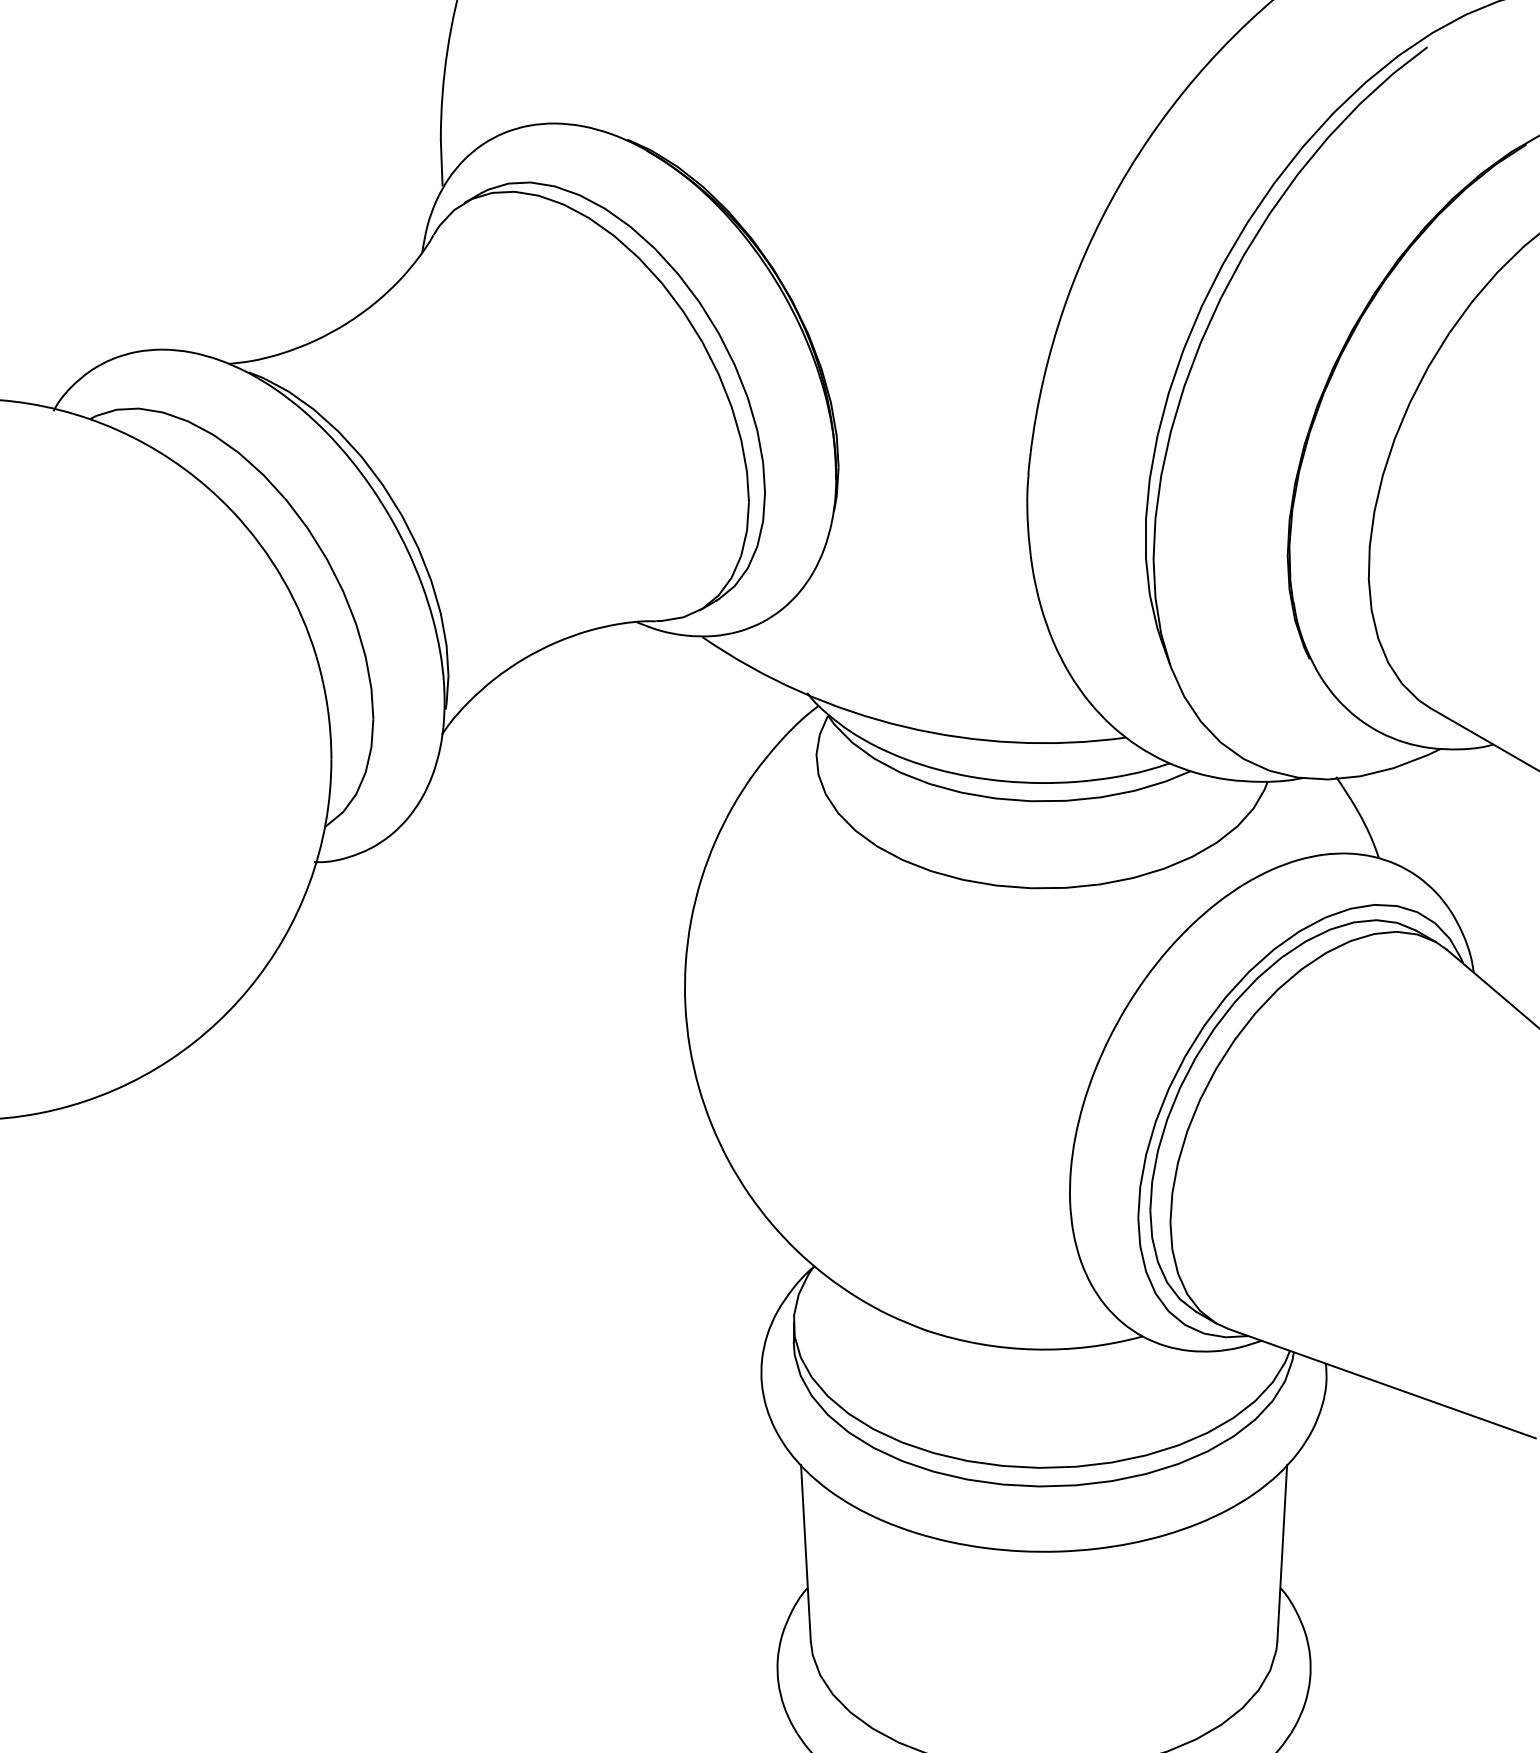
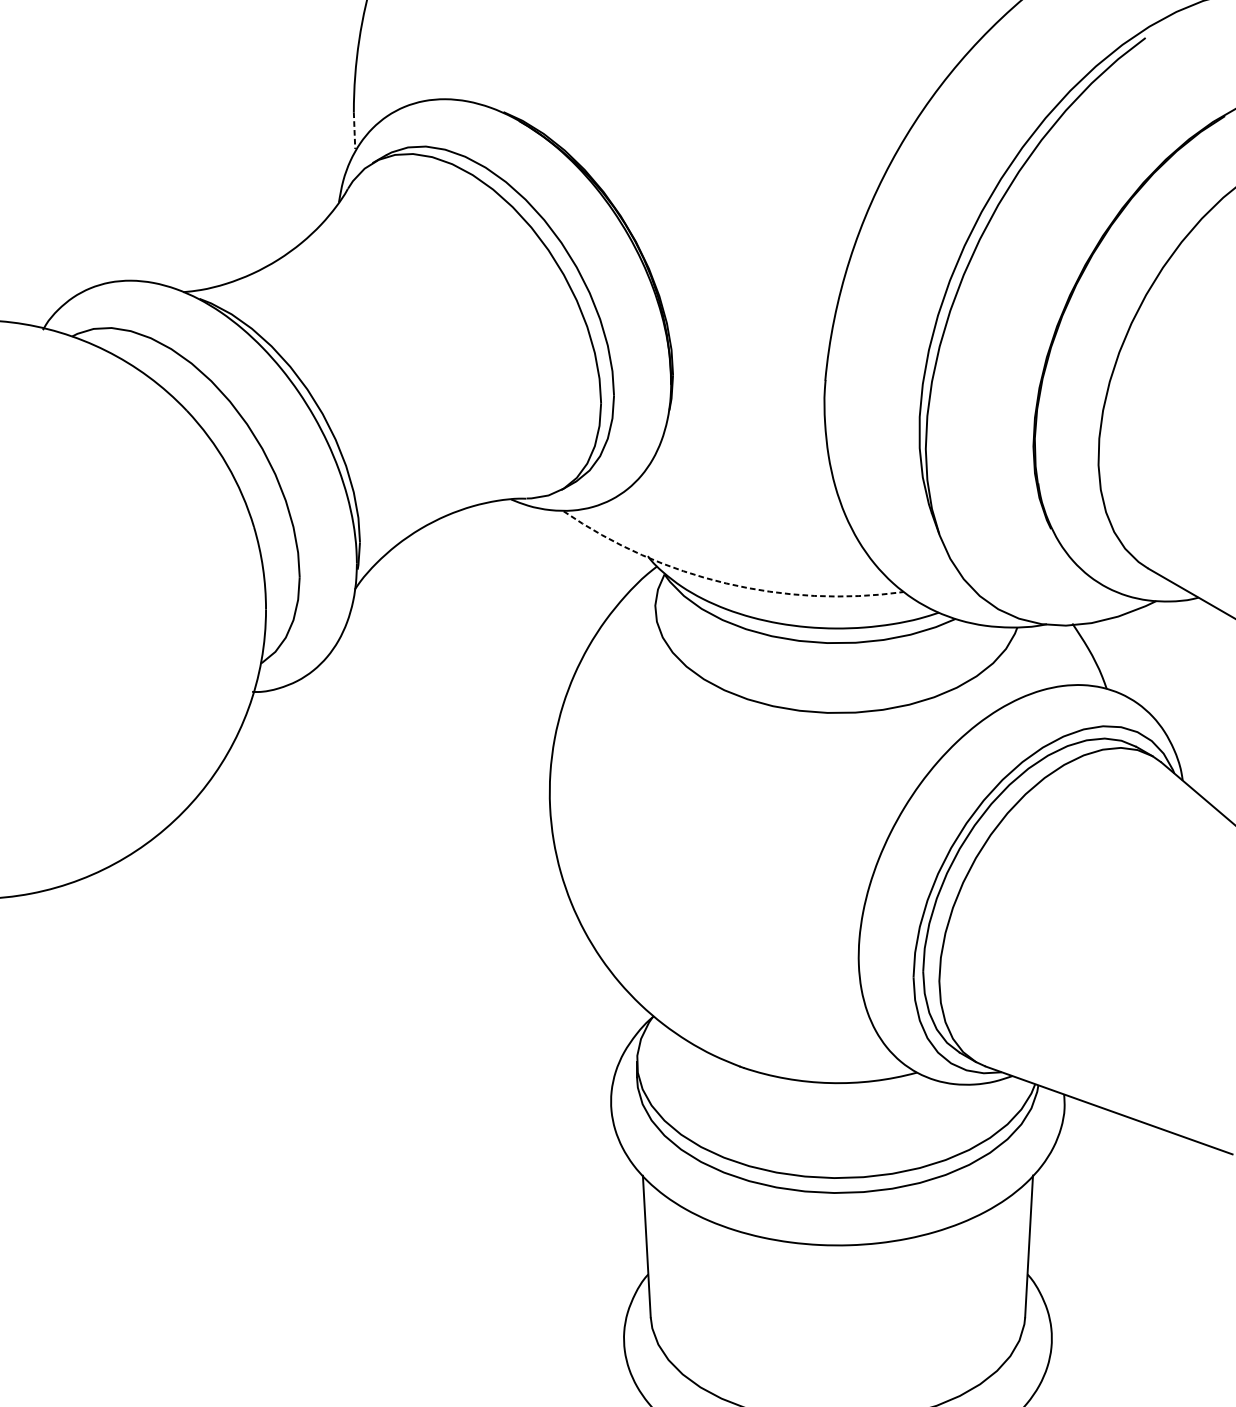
line: (441, 162) -> (354, 130), solid -> dashed
arc: (904, 726) -> (725, 583), solid -> dashed

